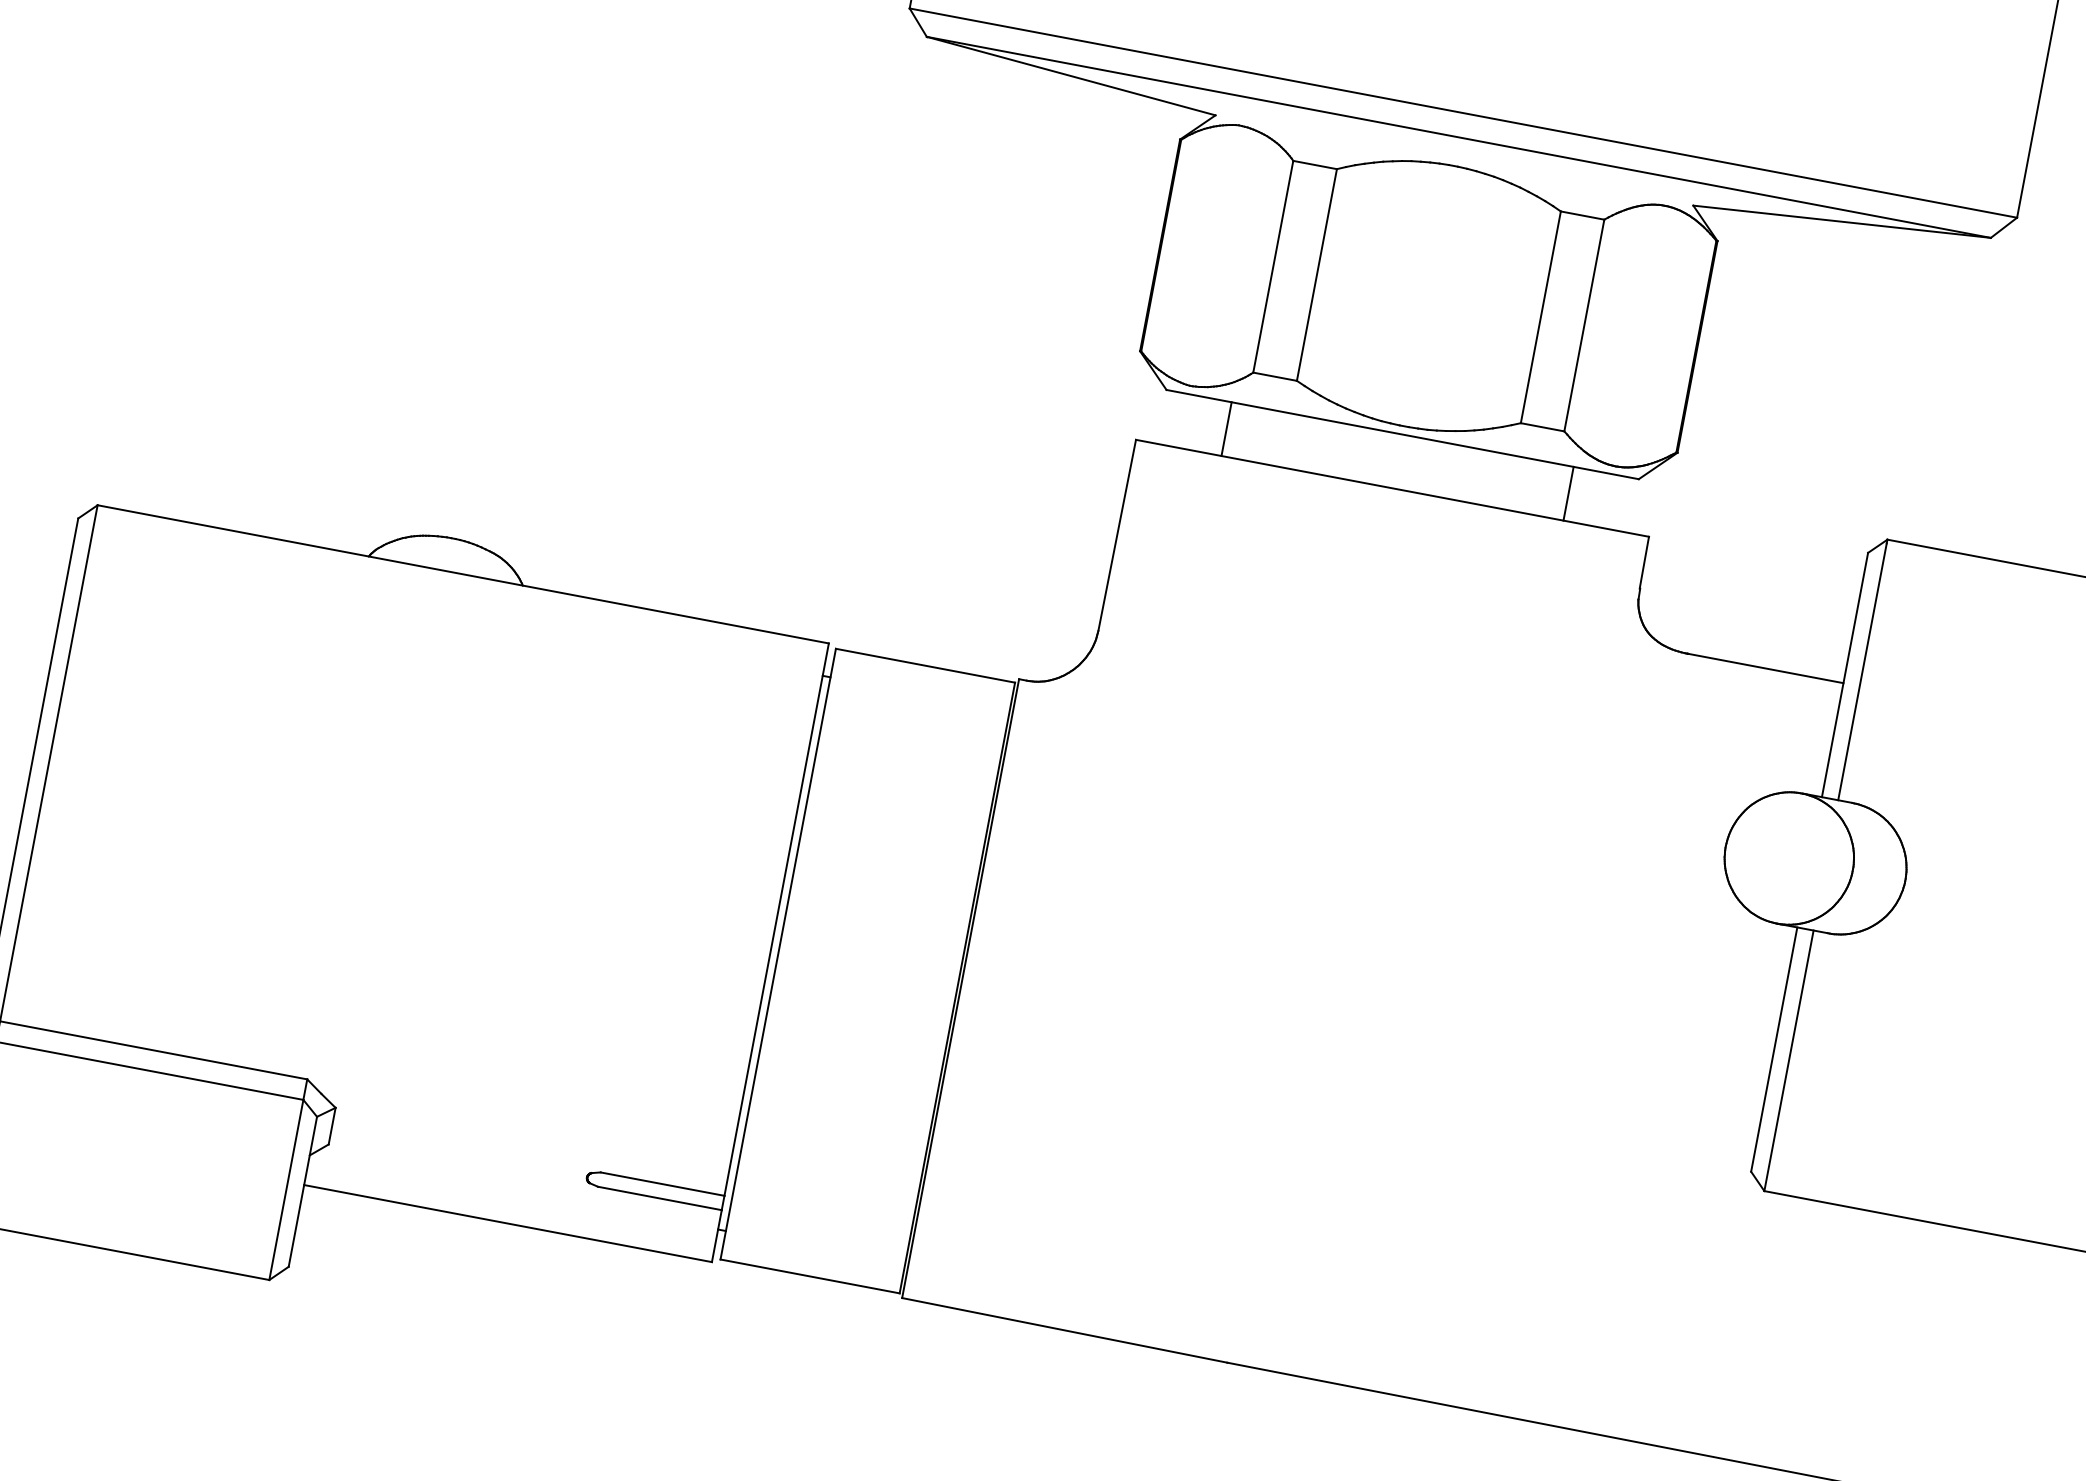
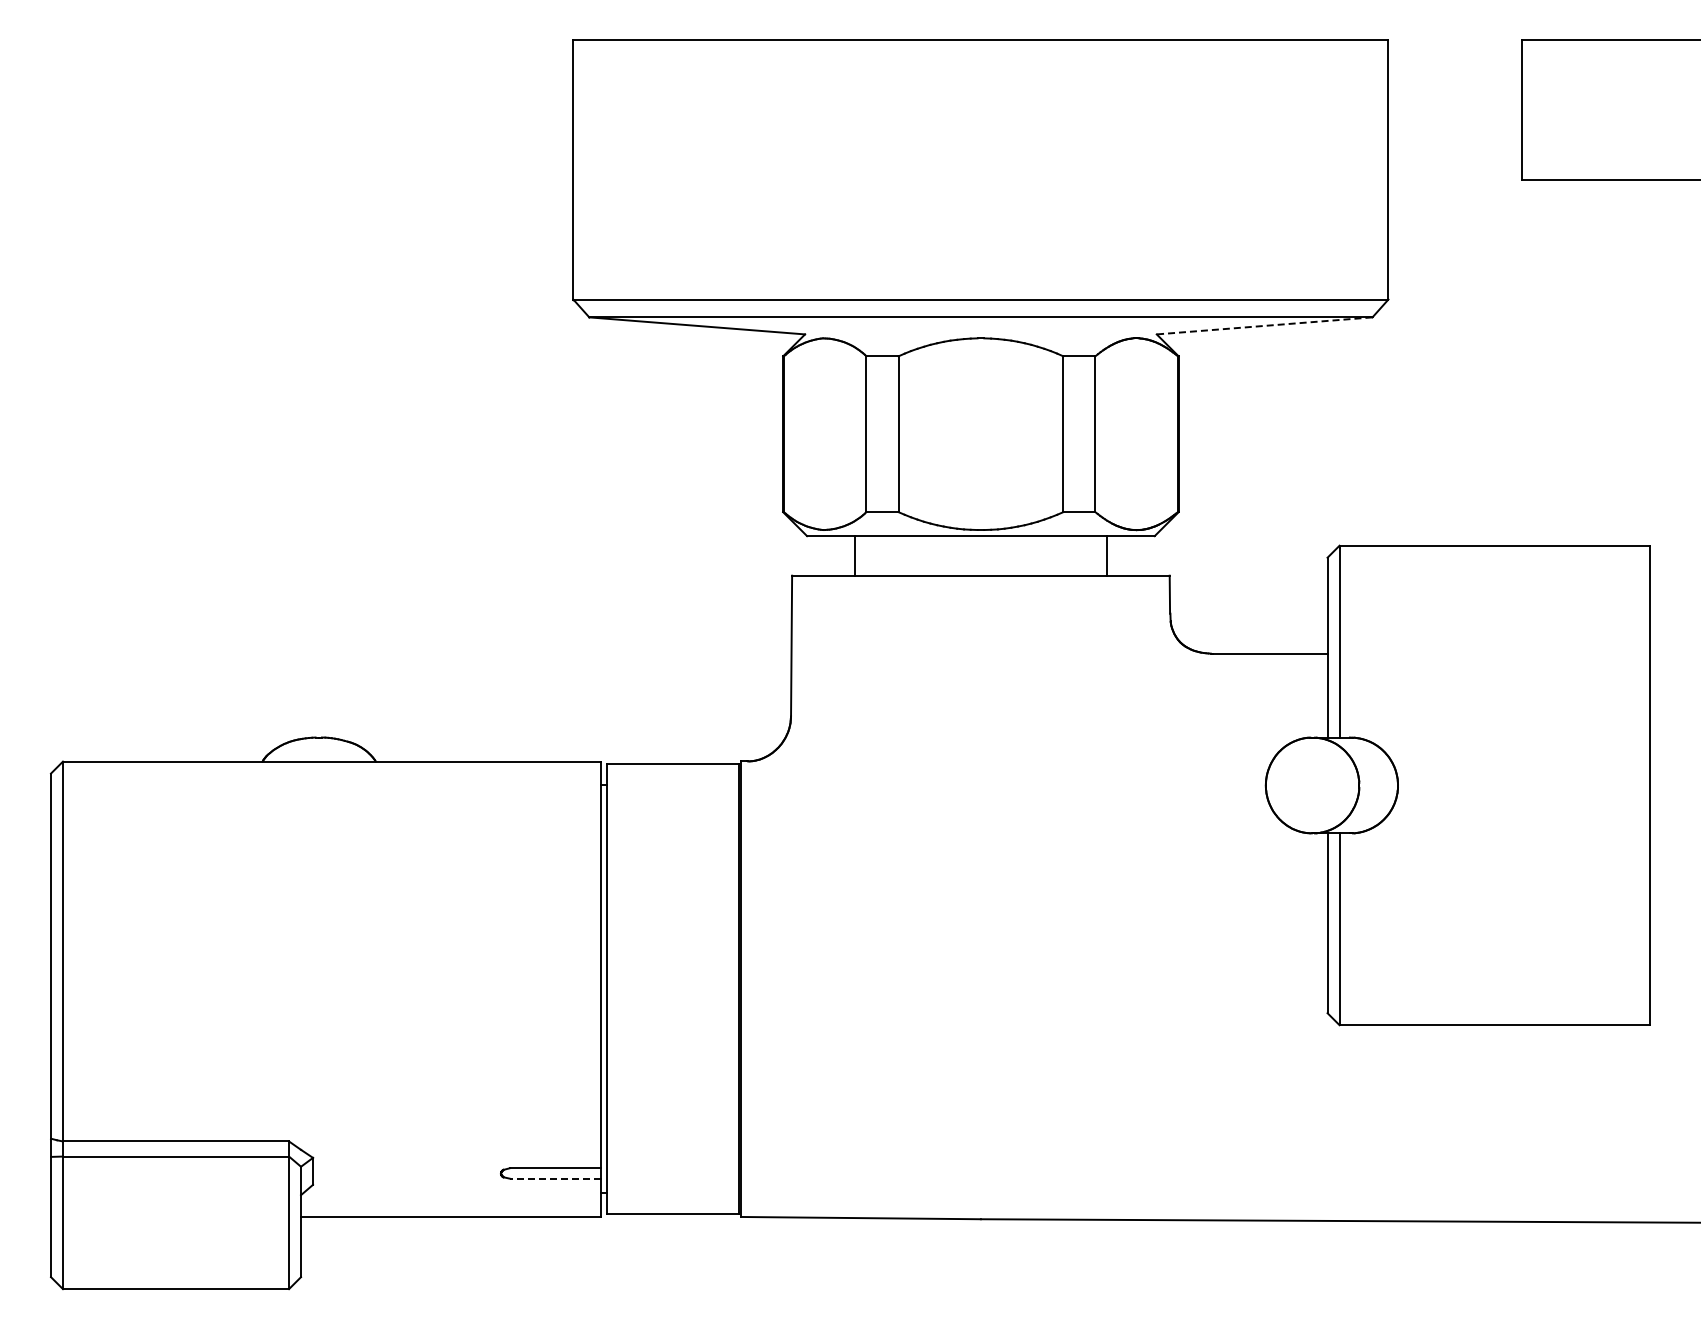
line: (1842, 221) -> (1264, 325), solid -> dashed
line: (659, 1198) -> (555, 1178), solid -> dashed

